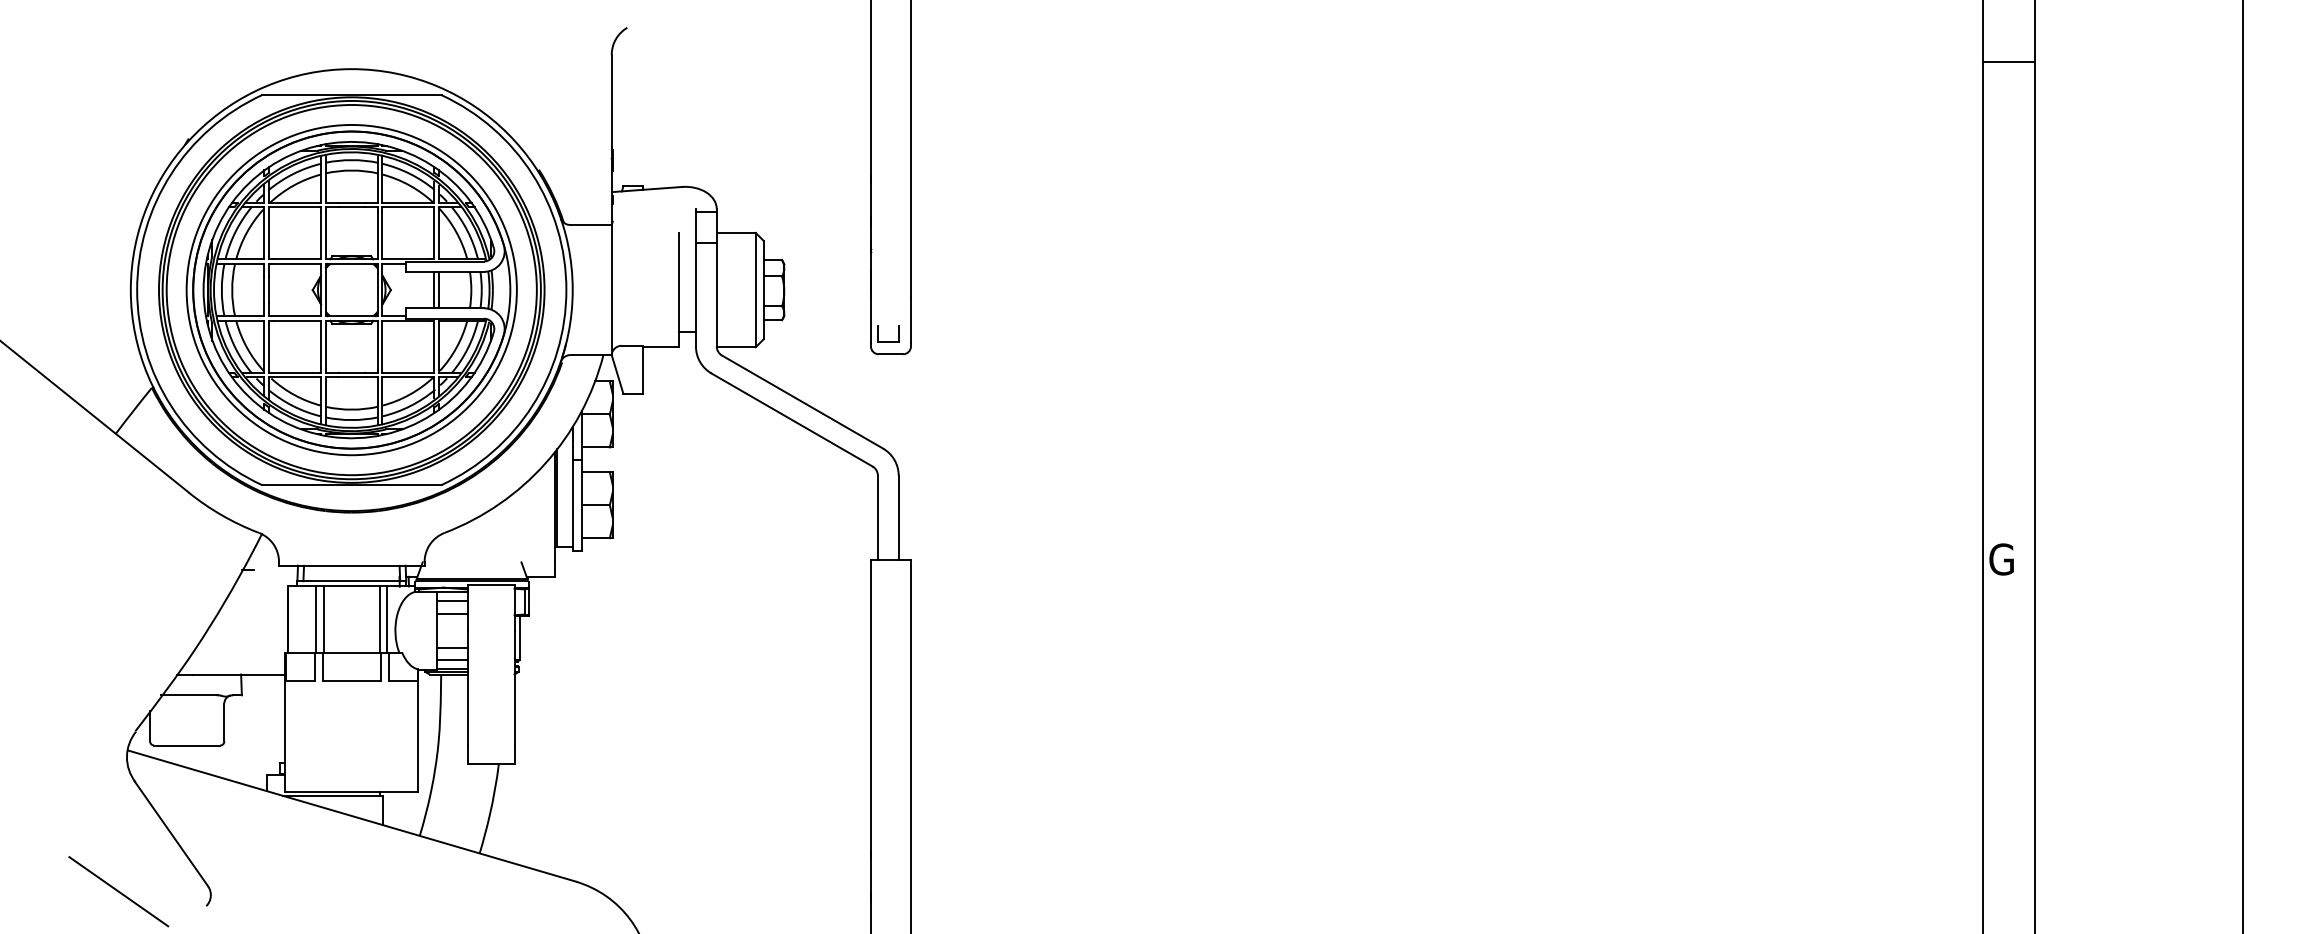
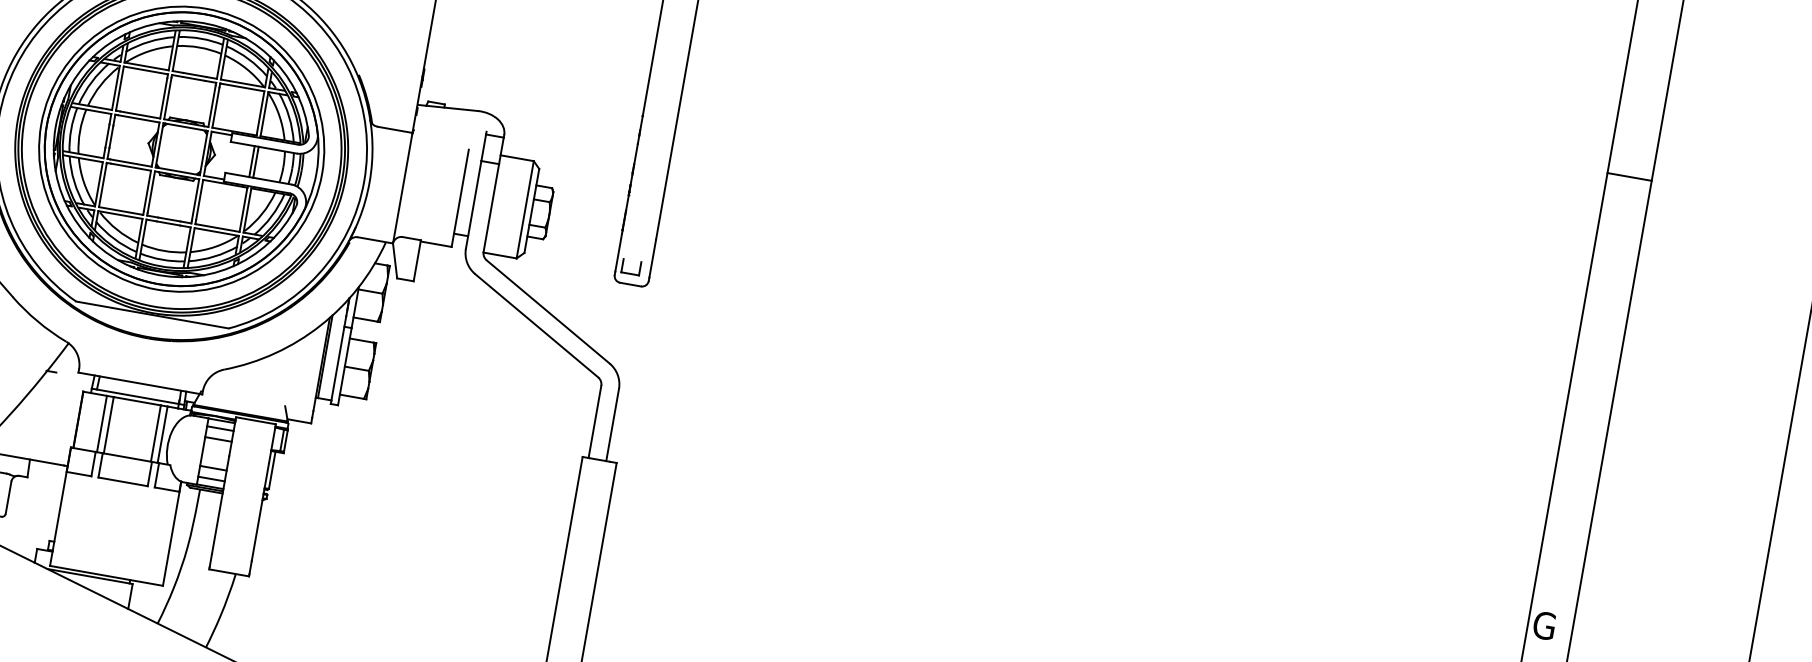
line: (2008, 61) -> (1629, 176), moved

